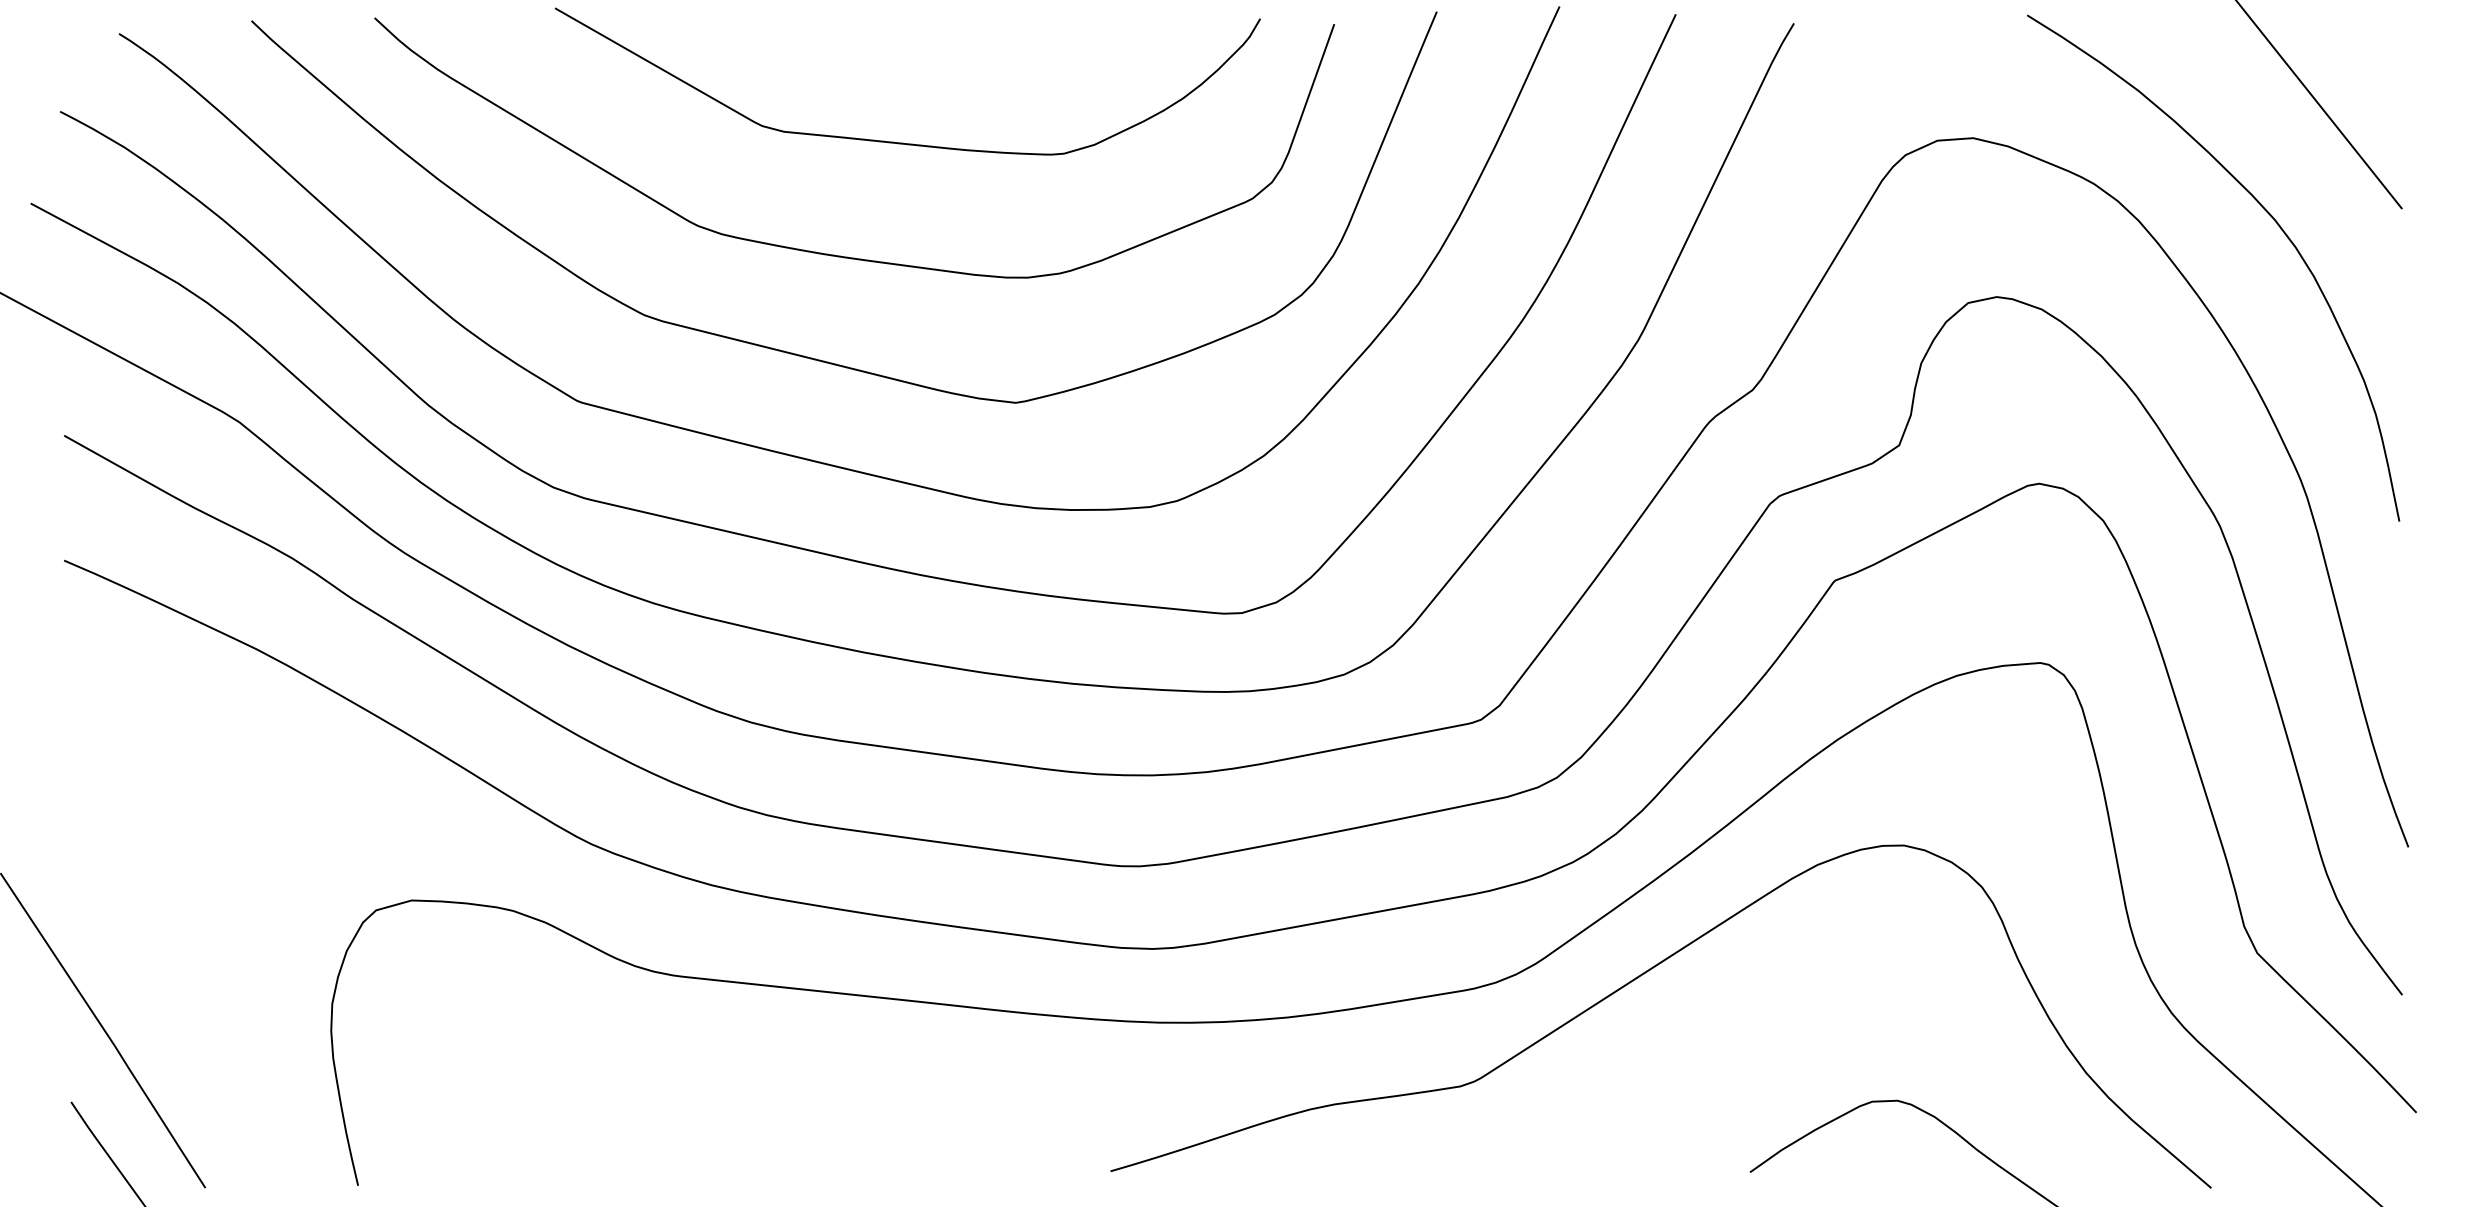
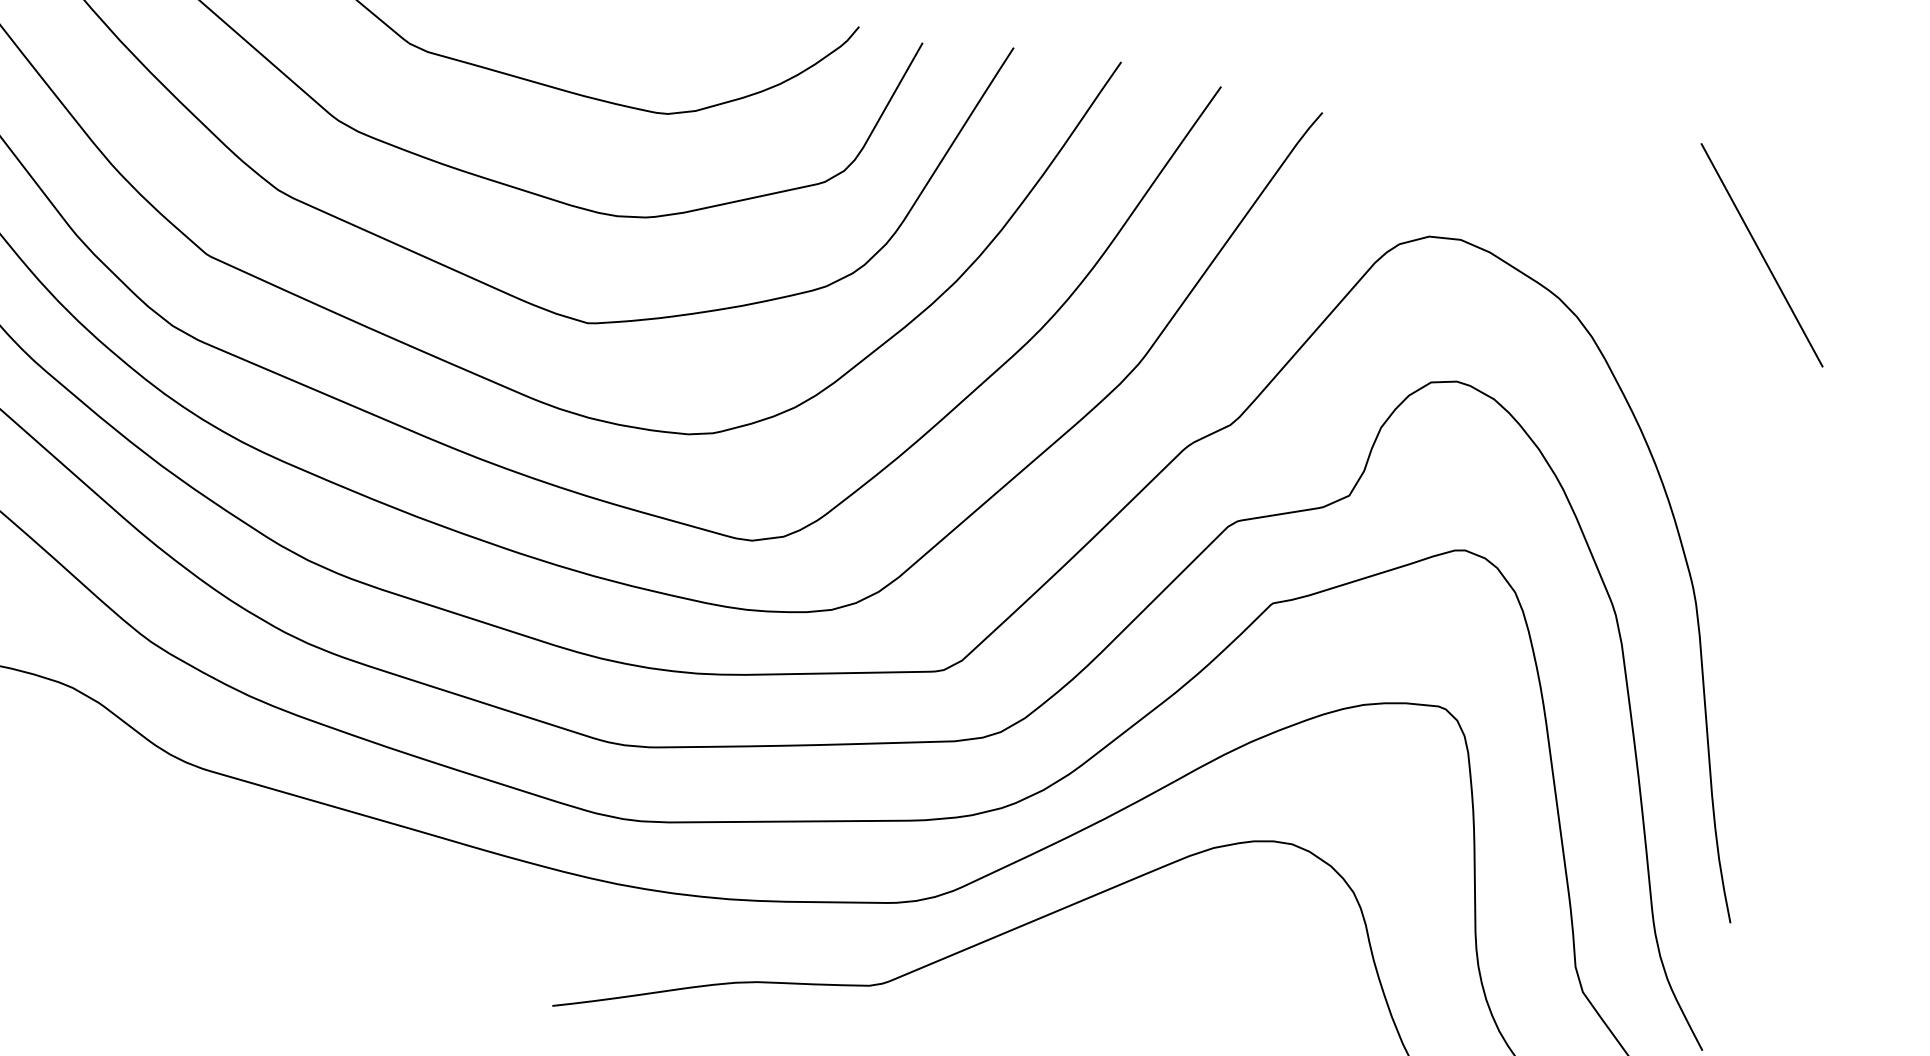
curve: (2267, 213) -> (1705, 350), removed

